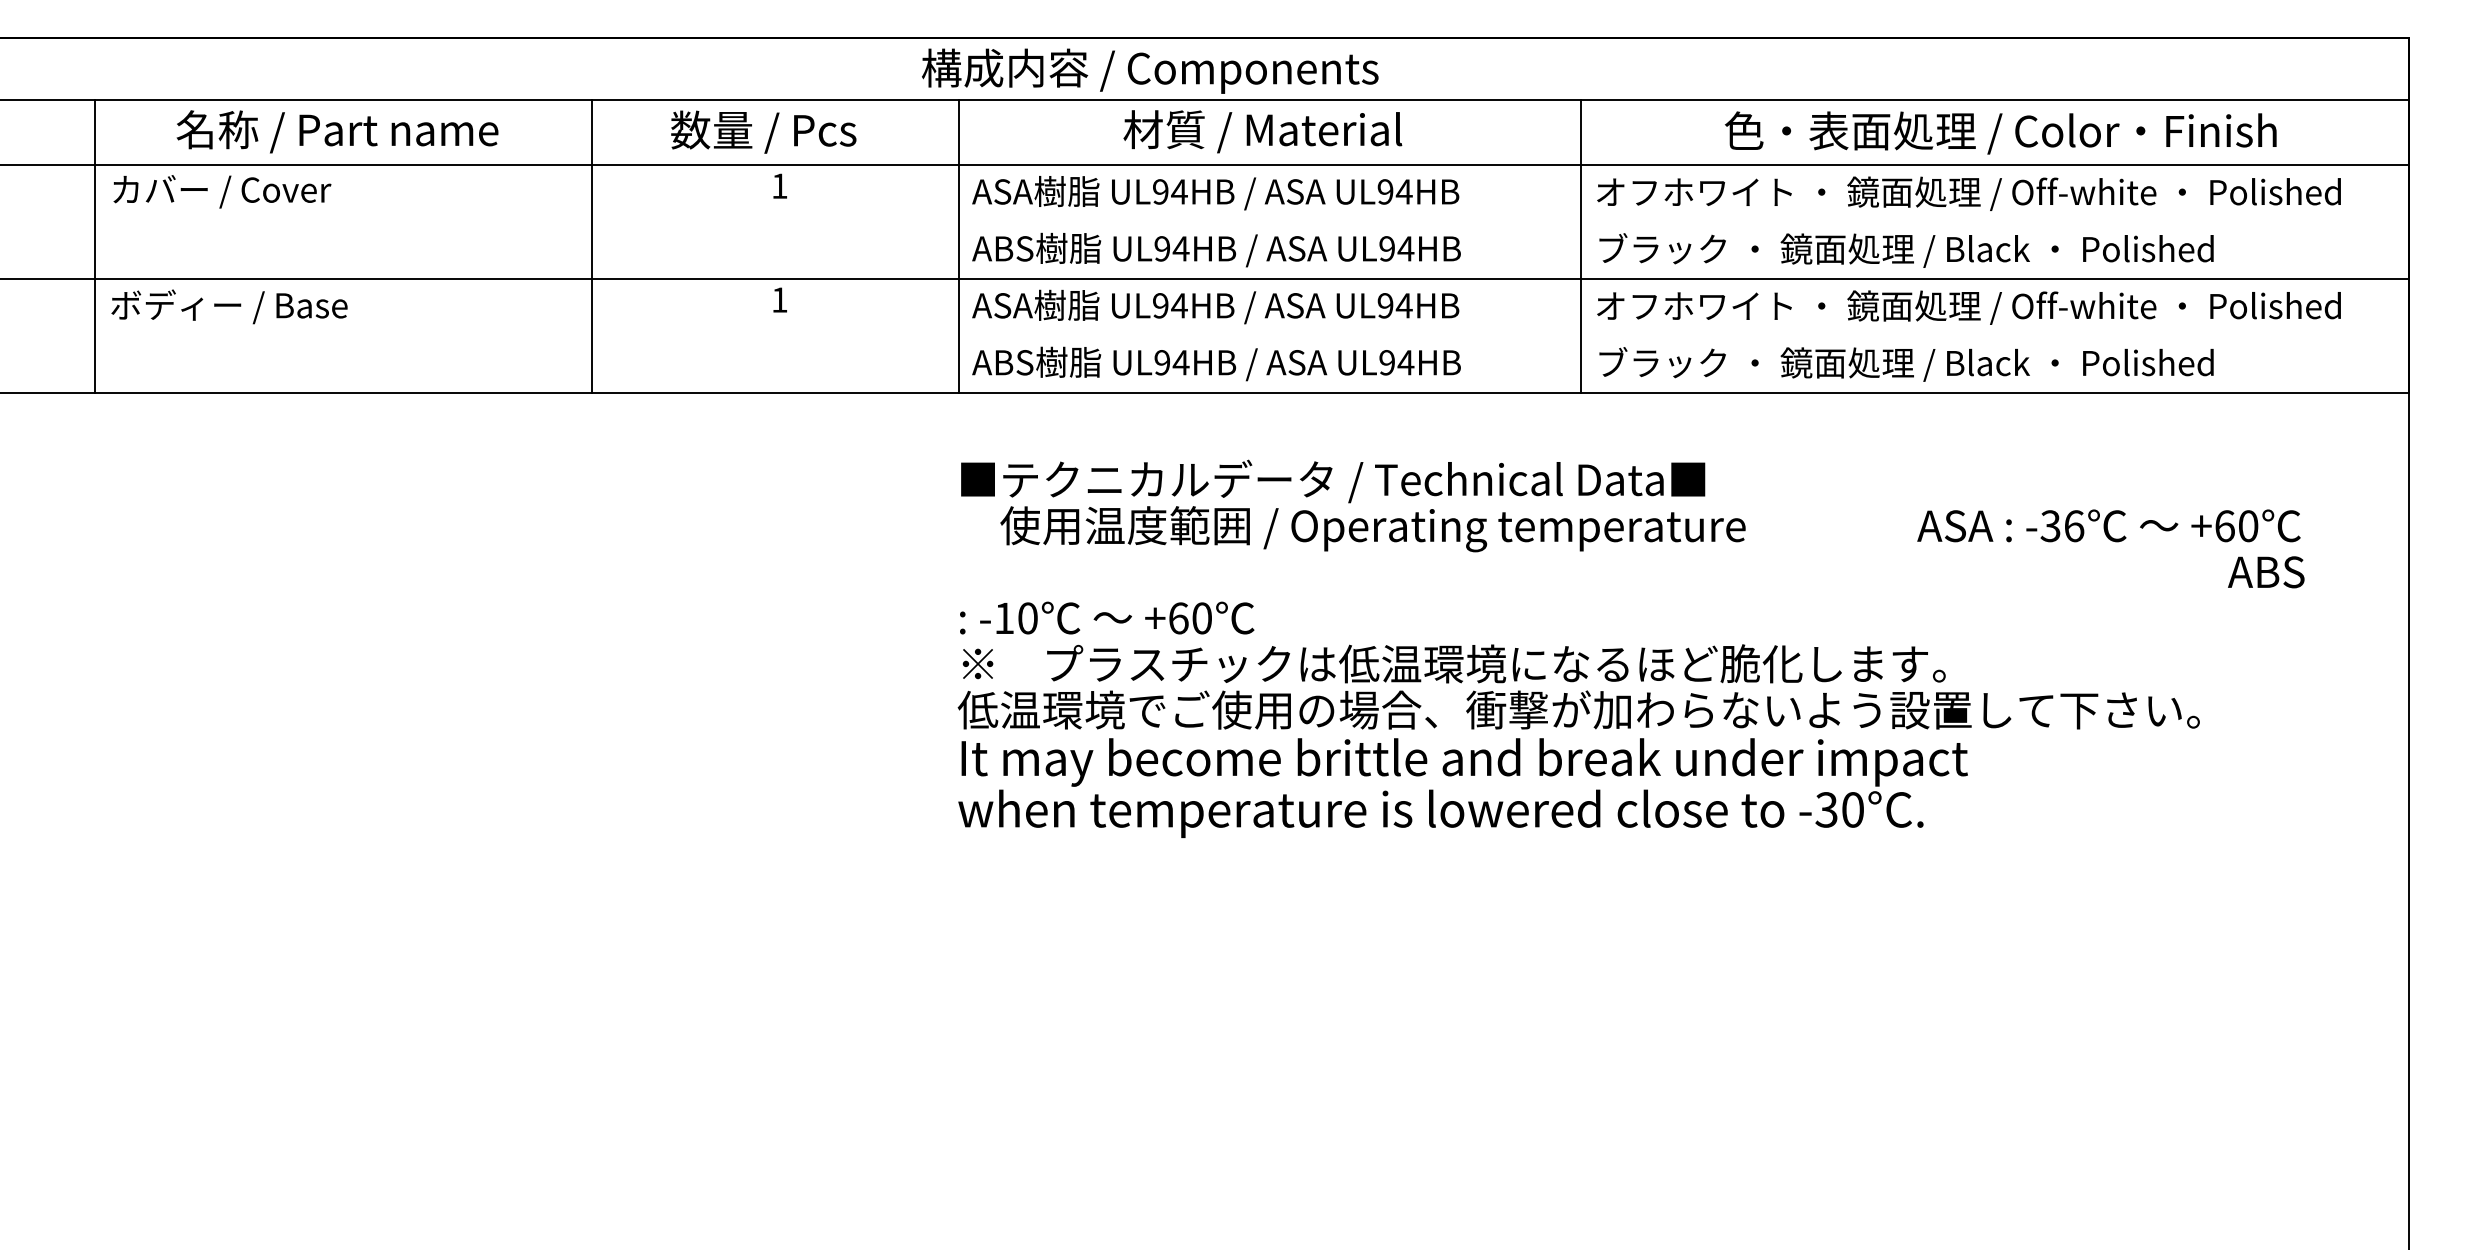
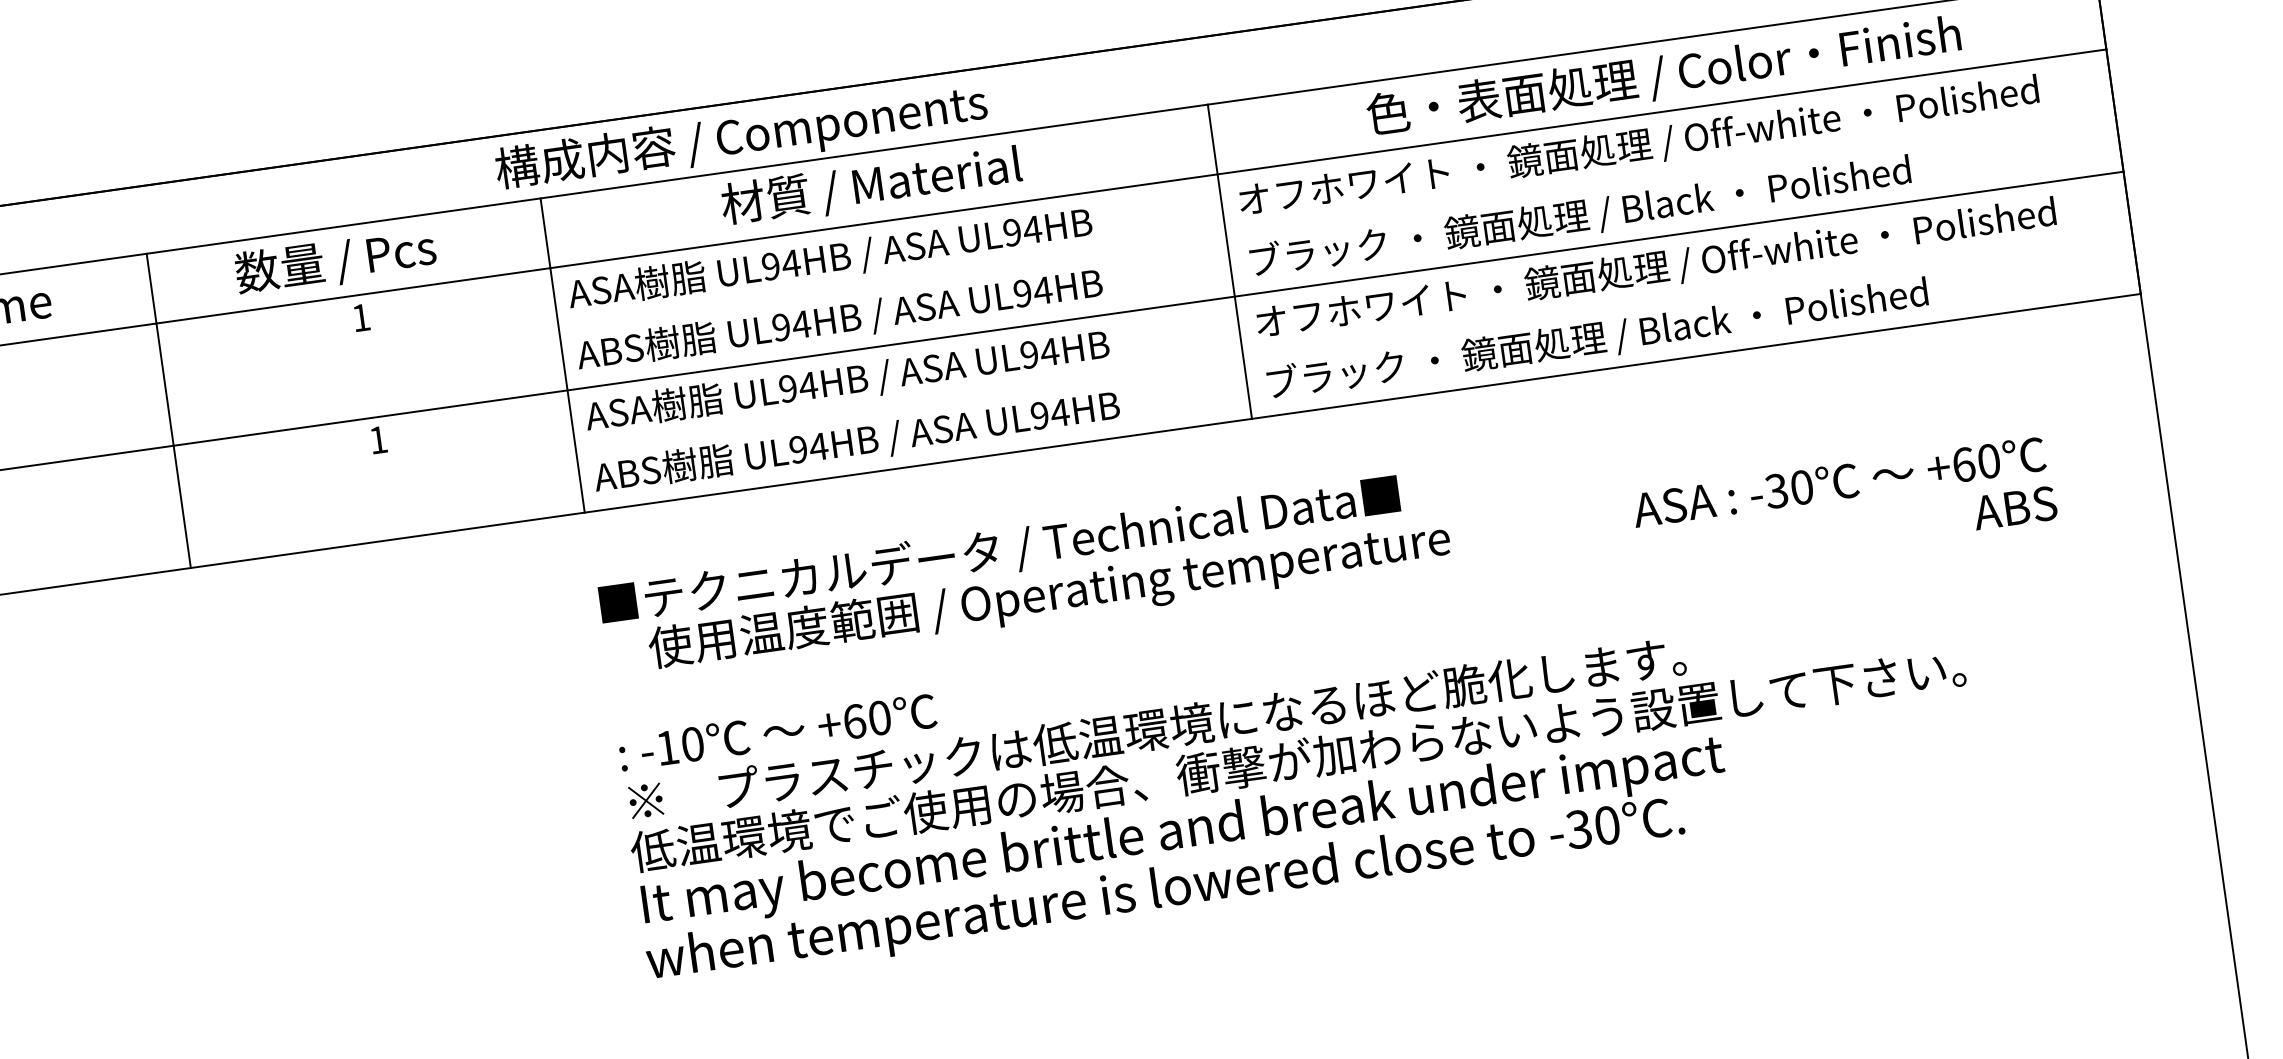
text: (2074, 526) -> (1802, 487), -36 -> -30

